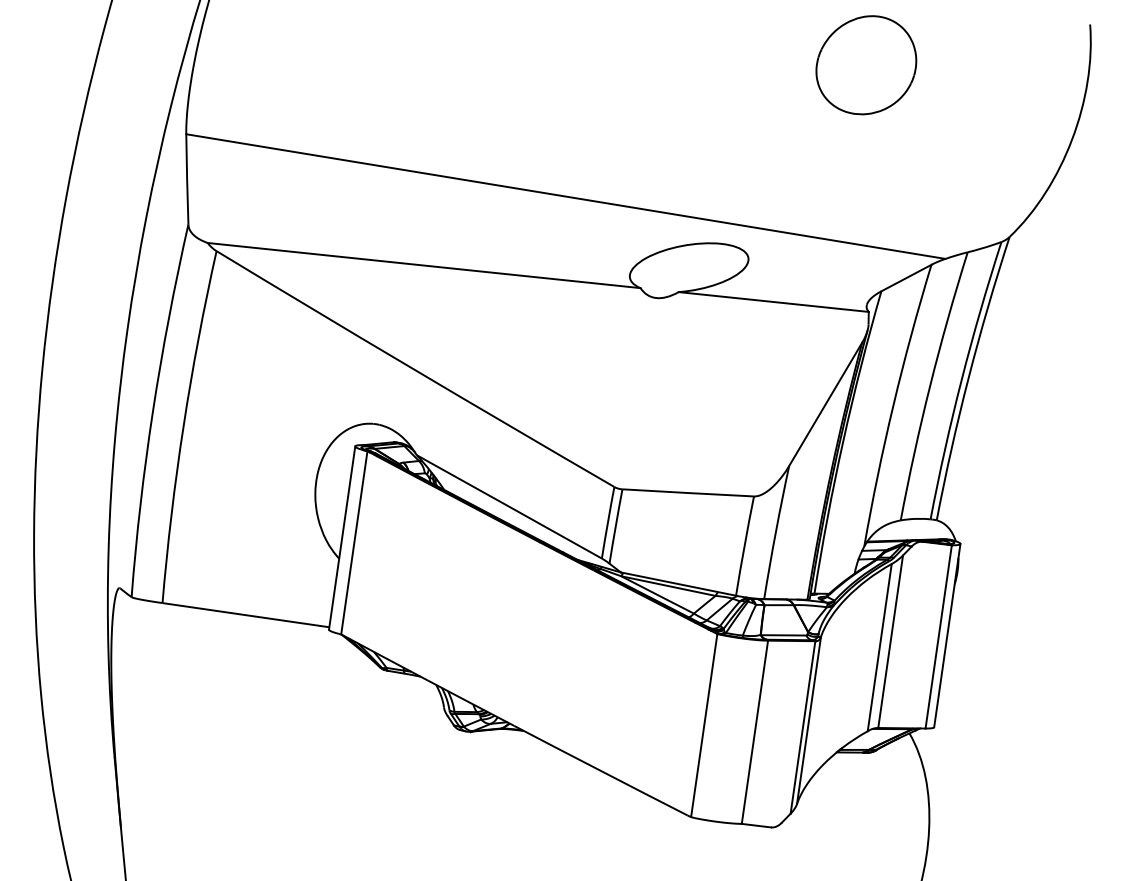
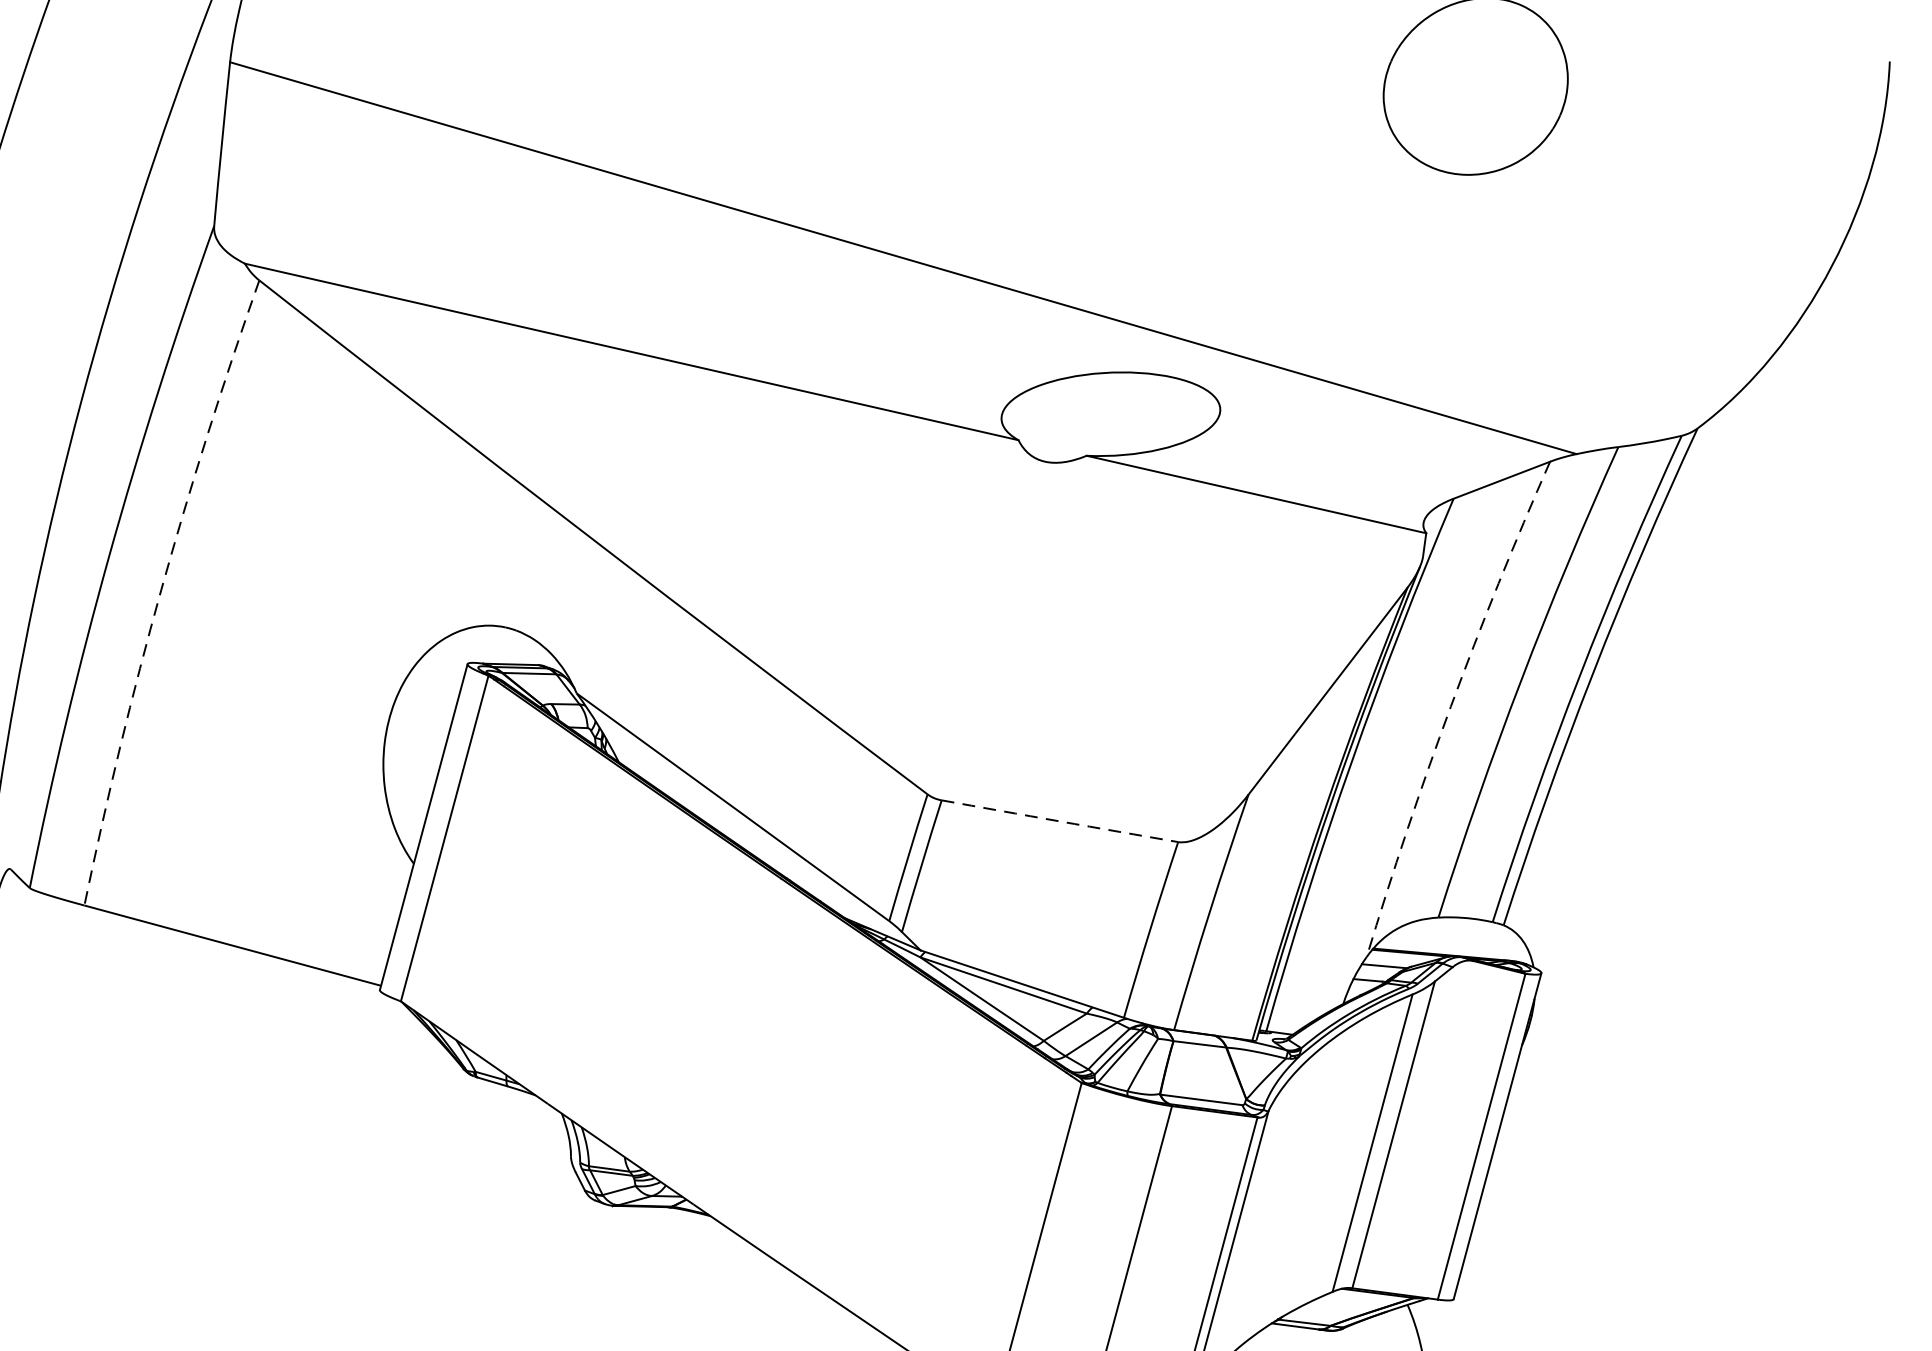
arc: (893, 404) -> (1450, 706), solid -> dashed
arc: (183, 426) -> (161, 590), solid -> dashed
arc: (688, 493) -> (1060, 822), solid -> dashed

